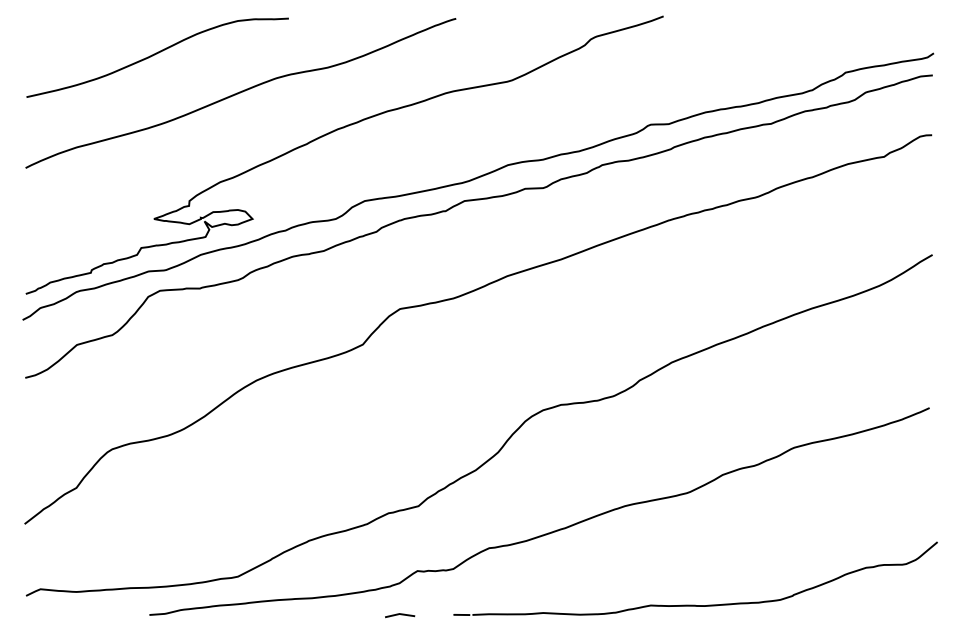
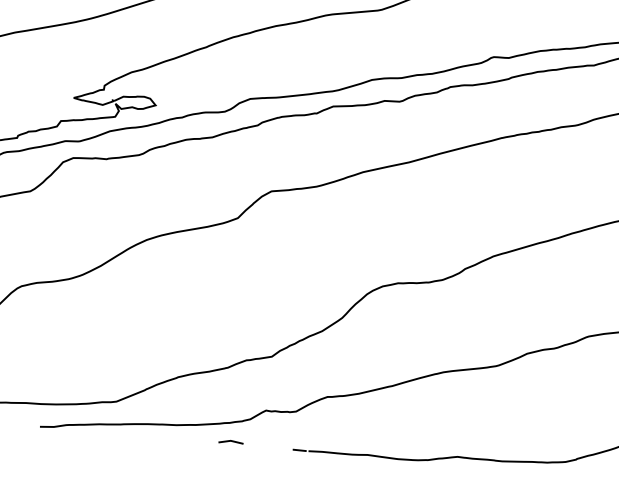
line: (400, 614) -> (231, 441), moved

